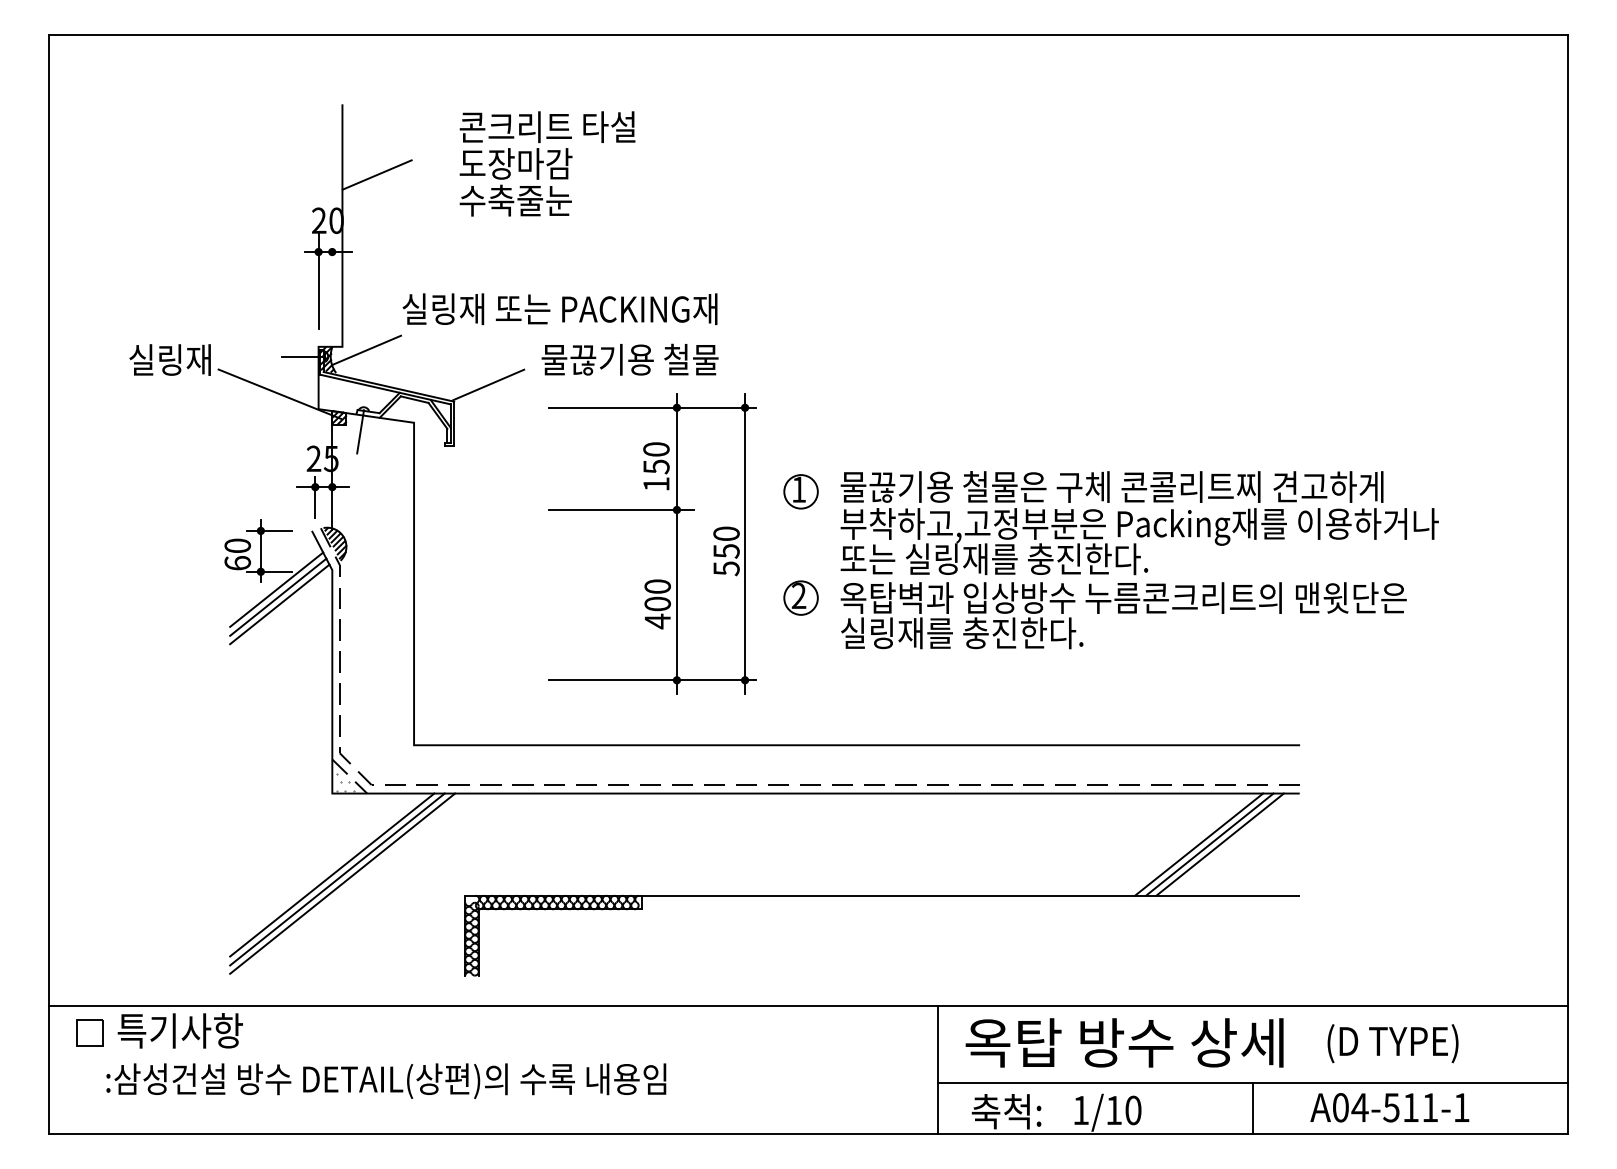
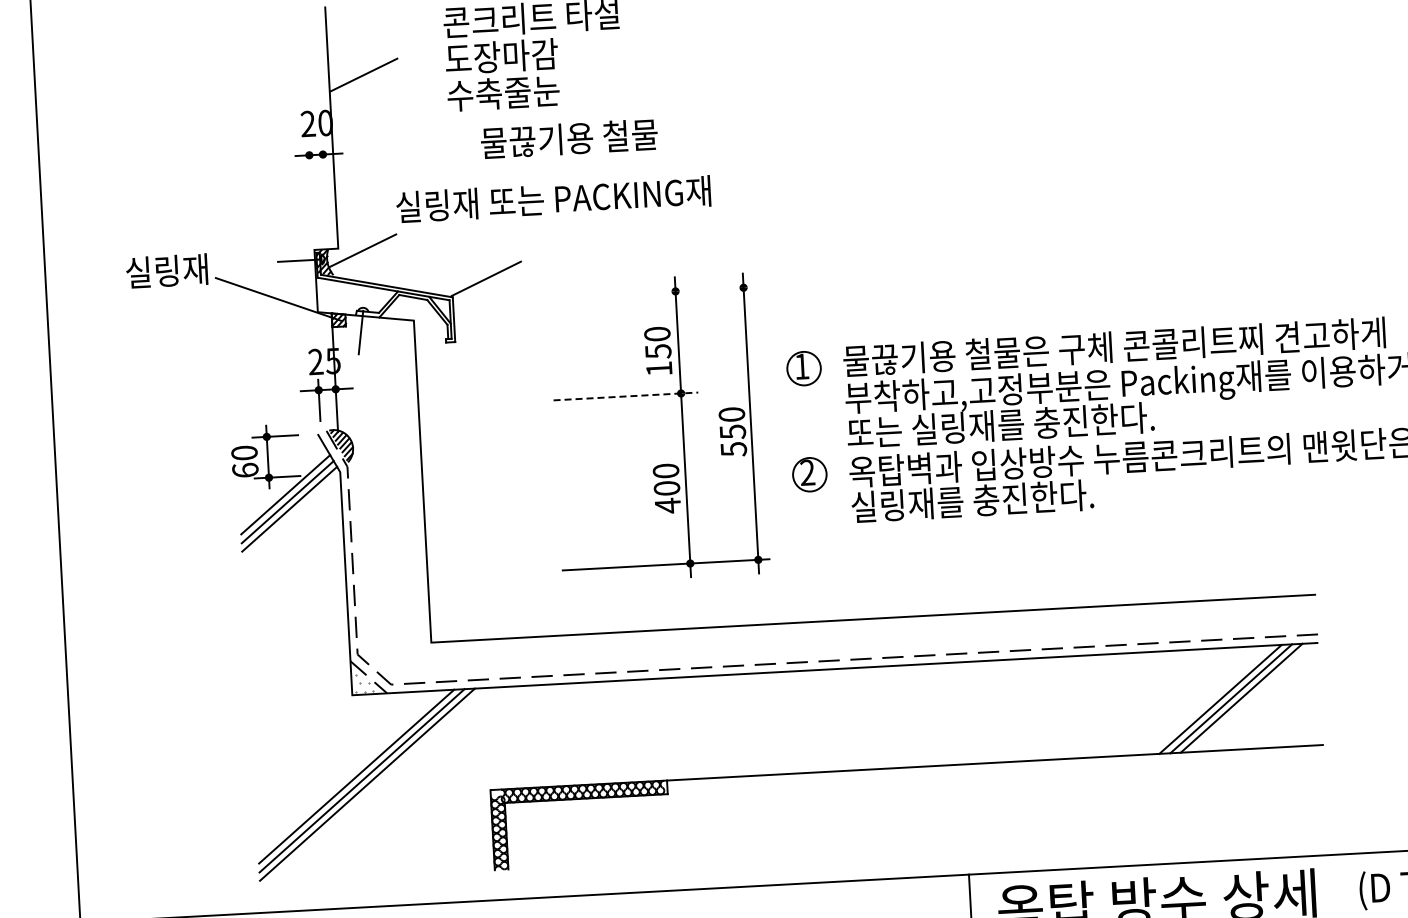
line: (318, 280) -> (310, 183), removed
text: (629, 359) -> (568, 138), moved
line: (652, 407) -> (651, 292), removed
line: (622, 509) -> (626, 395), solid -> dashed

